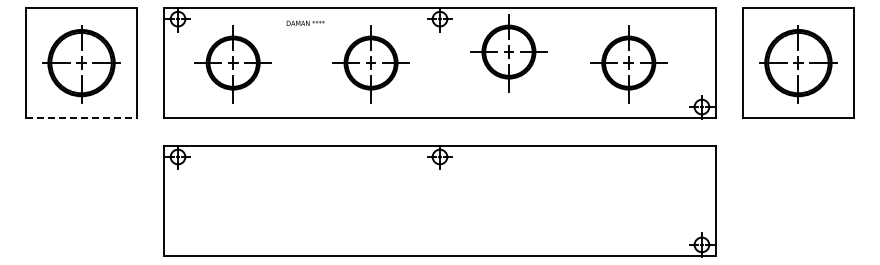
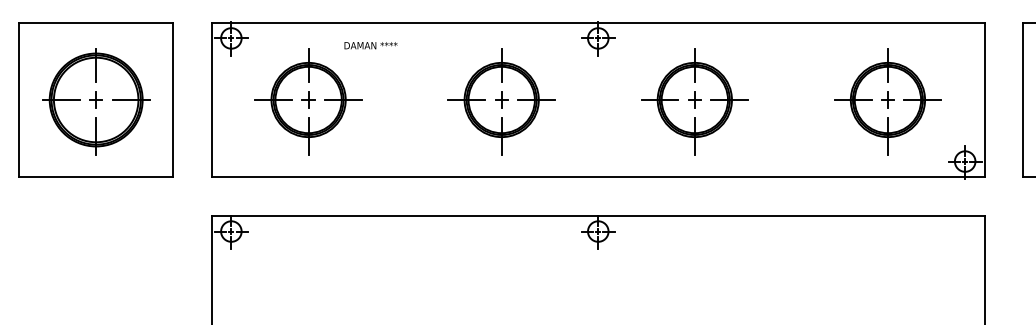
text: (305, 22) -> (370, 44), moved
part: (508, 53) -> (694, 101), moved
part: (628, 64) -> (887, 101), moved
line: (82, 118) -> (97, 177), dashed -> solid

